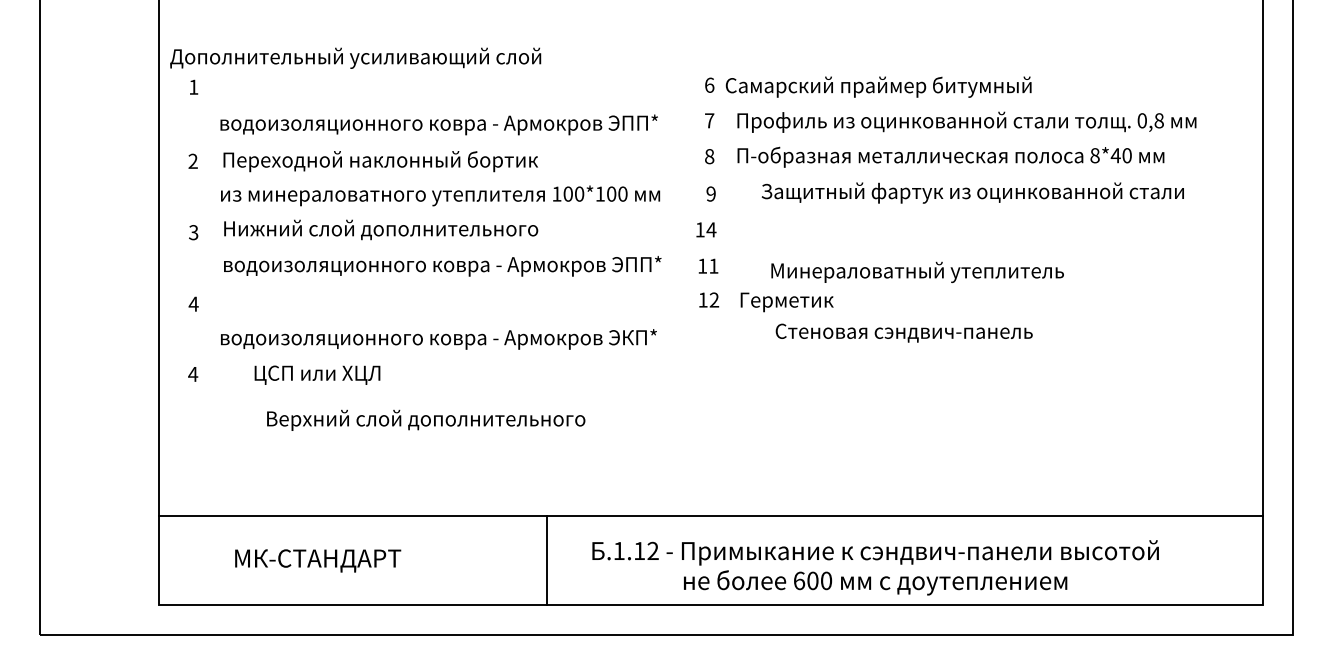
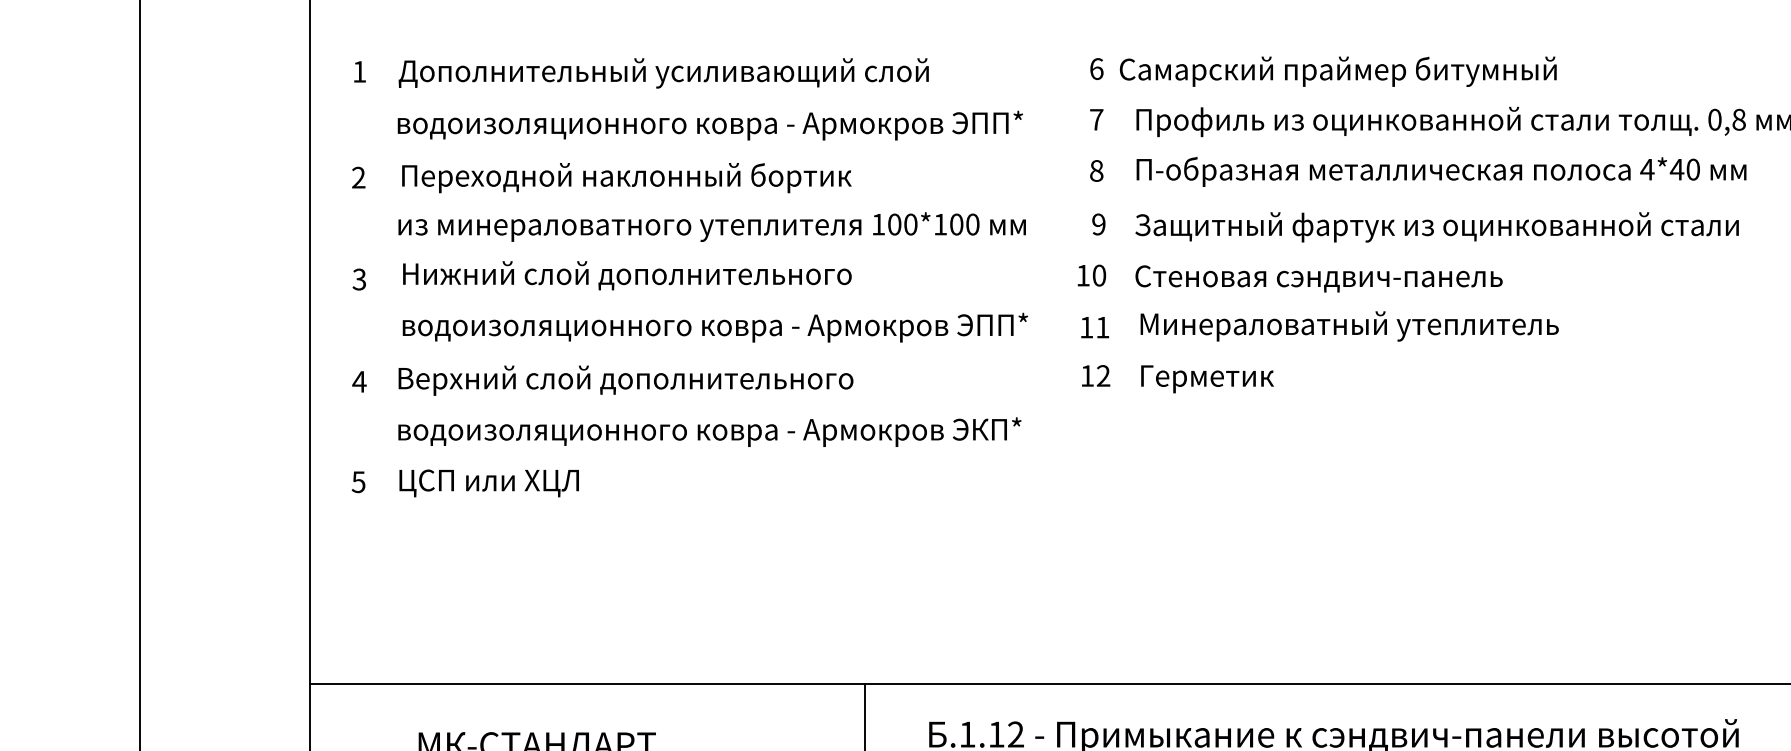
text: (355, 57) -> (663, 72), moved
text: (1095, 155) -> (1648, 169), 8*40 -> 4*40
text: (972, 192) -> (1436, 226), moved
text: (711, 229) -> (1099, 275), 14 -> 10
text: (917, 271) -> (1349, 325), moved
text: (903, 332) -> (1317, 277), moved
text: (193, 374) -> (359, 482), 4 -> 5
text: (317, 374) -> (489, 482), moved
text: (426, 419) -> (626, 379), moved

